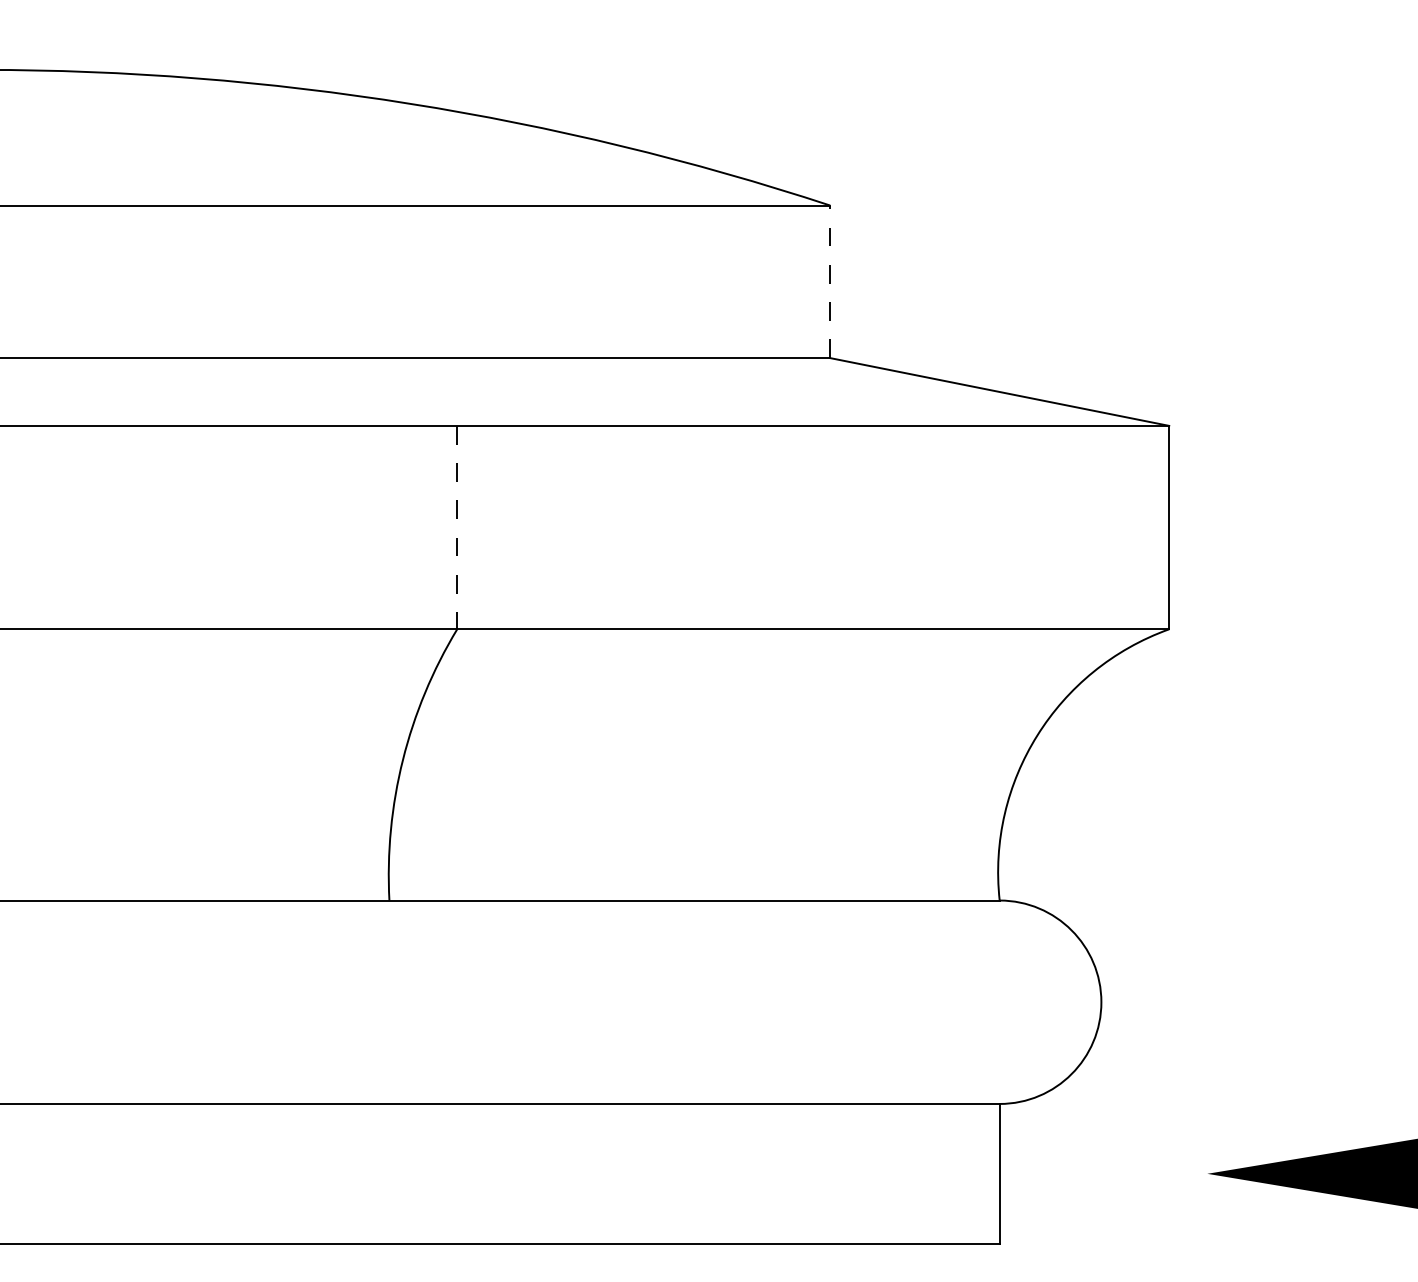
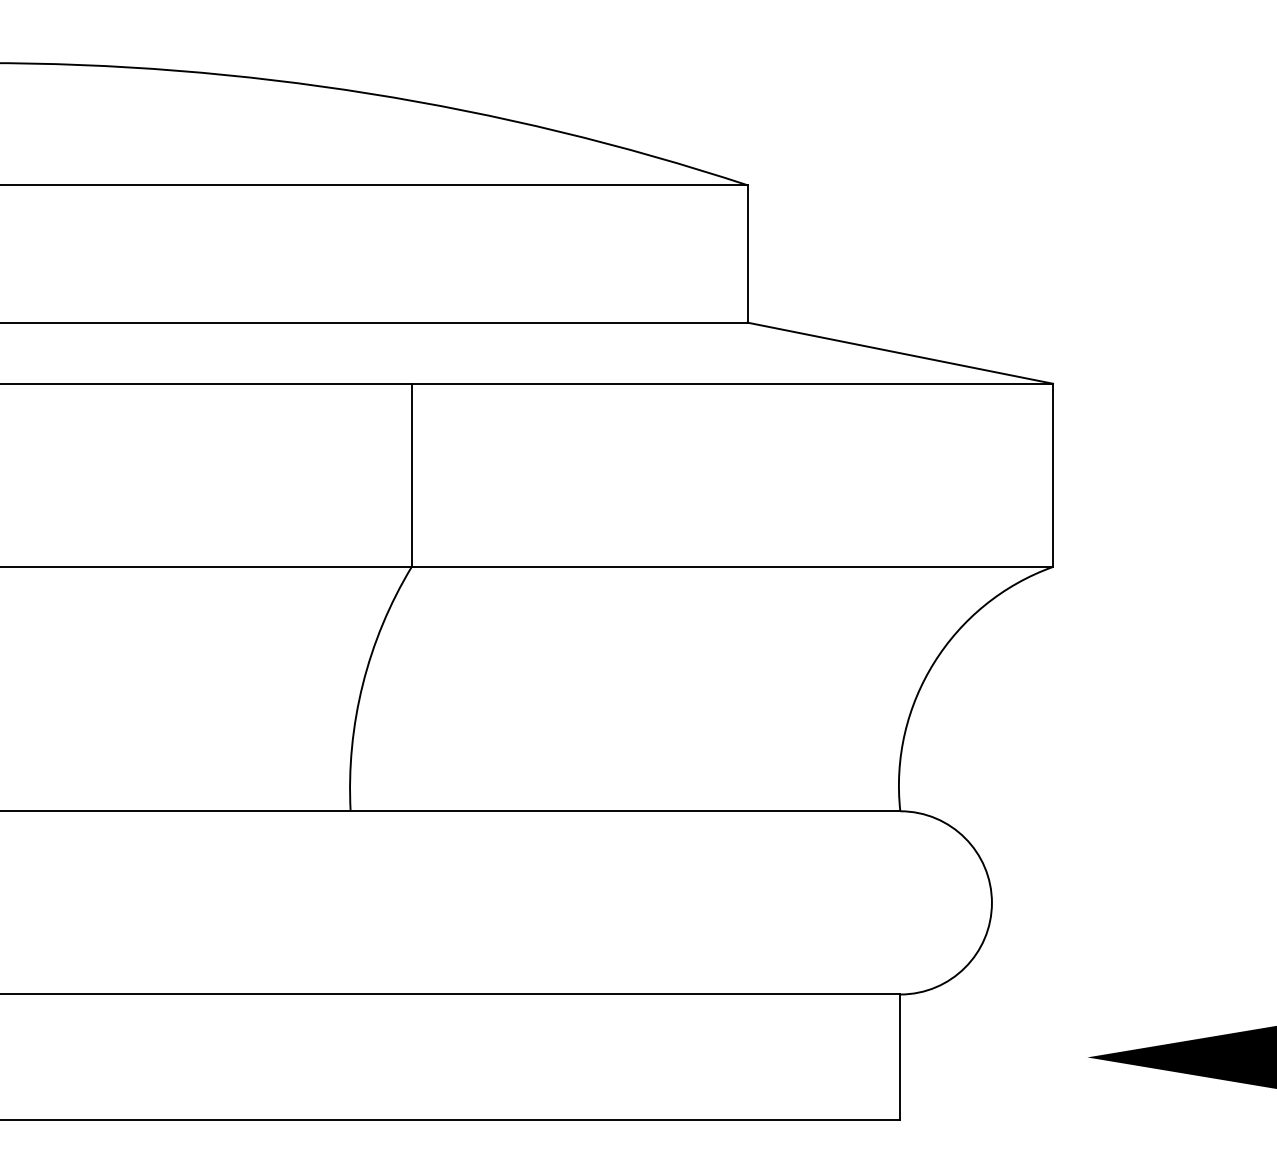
line: (830, 281) -> (747, 253), dashed -> solid
line: (456, 527) -> (411, 475), dashed -> solid

